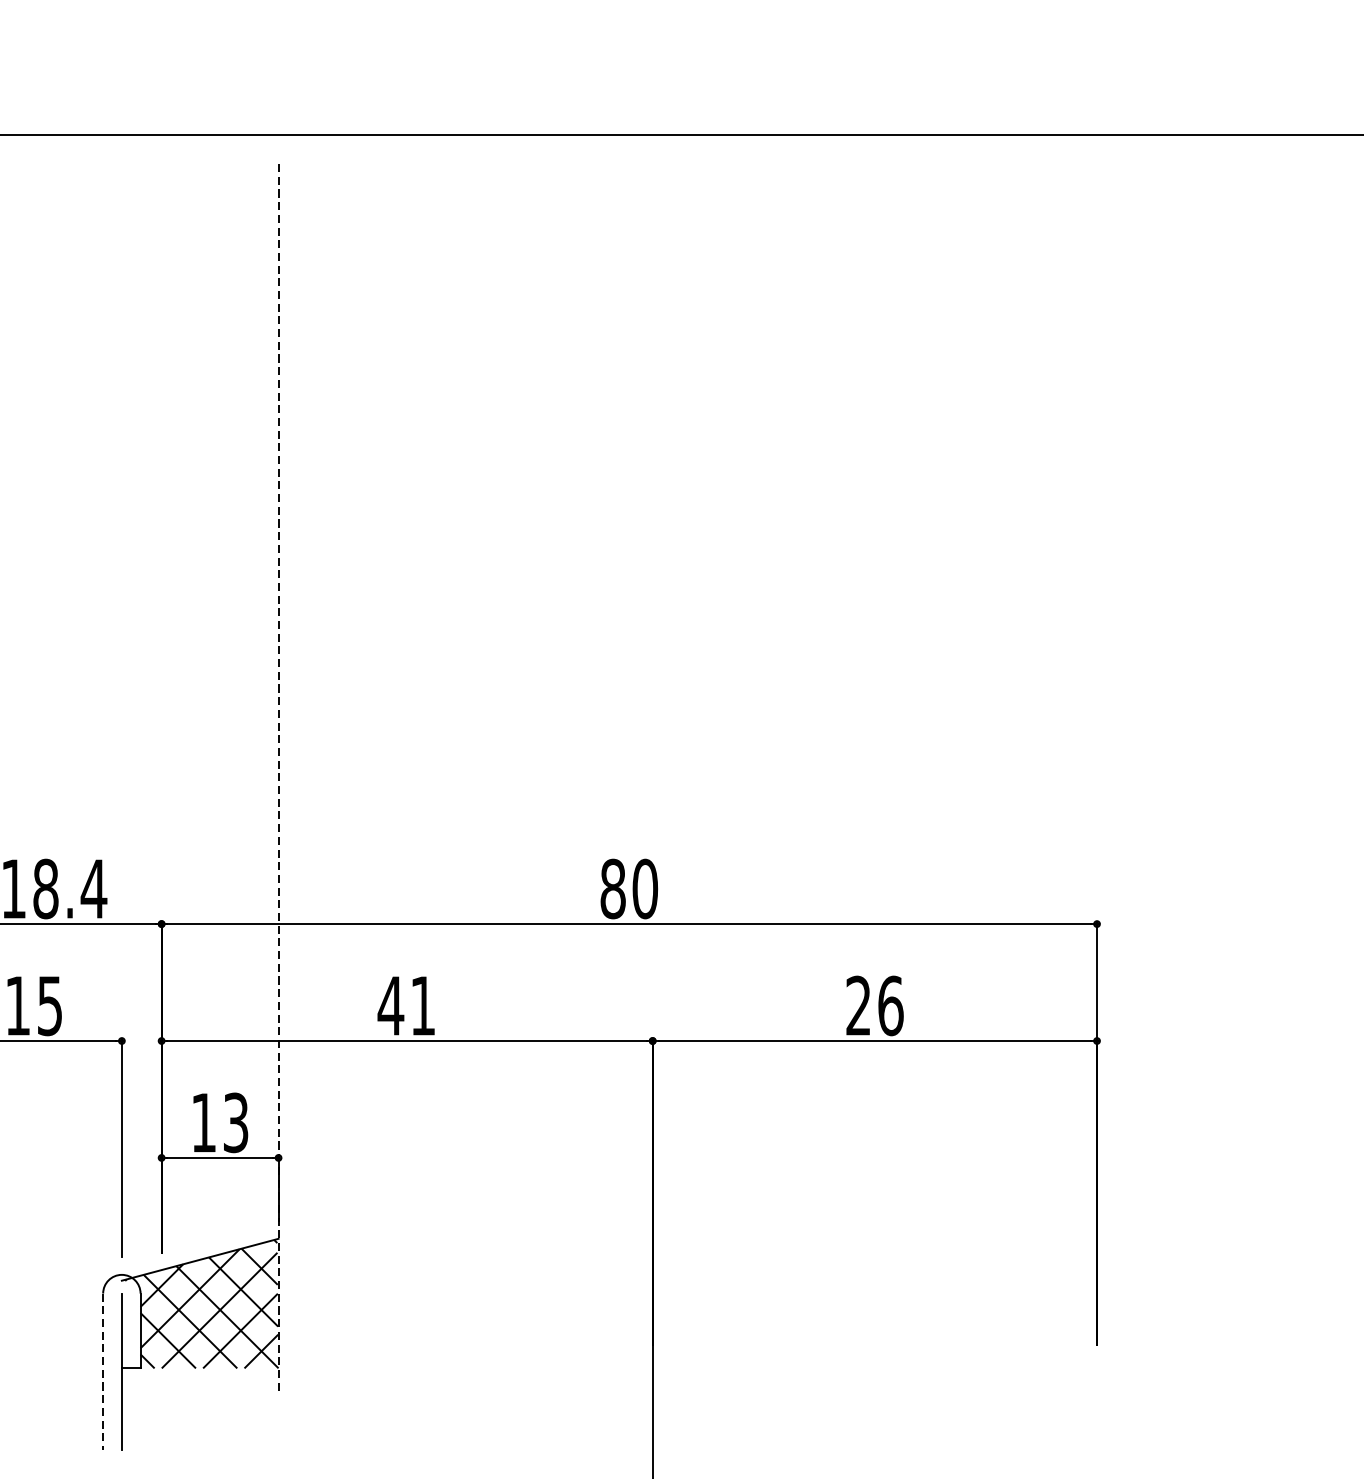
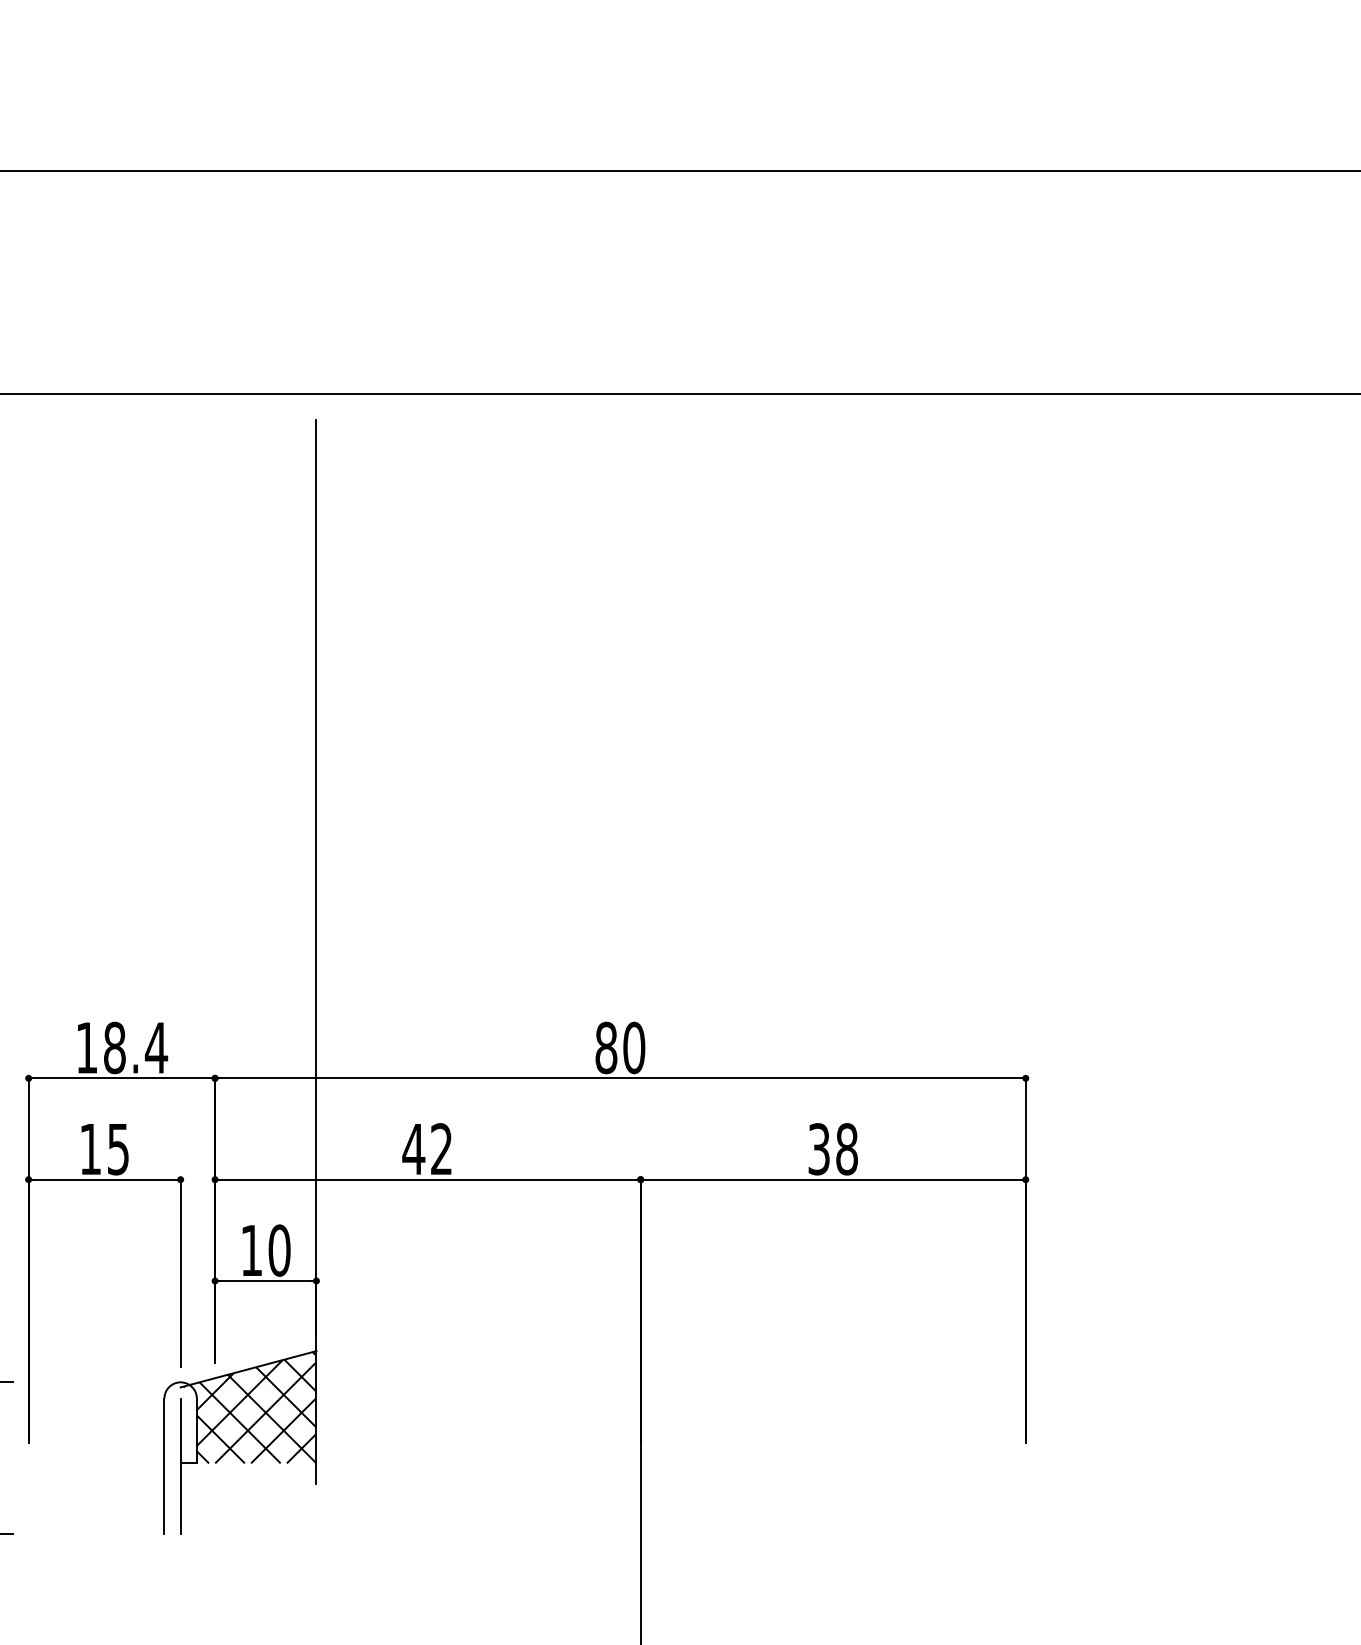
line: (278, 777) -> (316, 951), dashed -> solid
text: (422, 1005) -> (441, 1148), 41 -> 42
text: (875, 1006) -> (833, 1149), 26 -> 38
text: (235, 1122) -> (279, 1250), 13 -> 10
line: (103, 1371) -> (164, 1466), dashed -> solid

